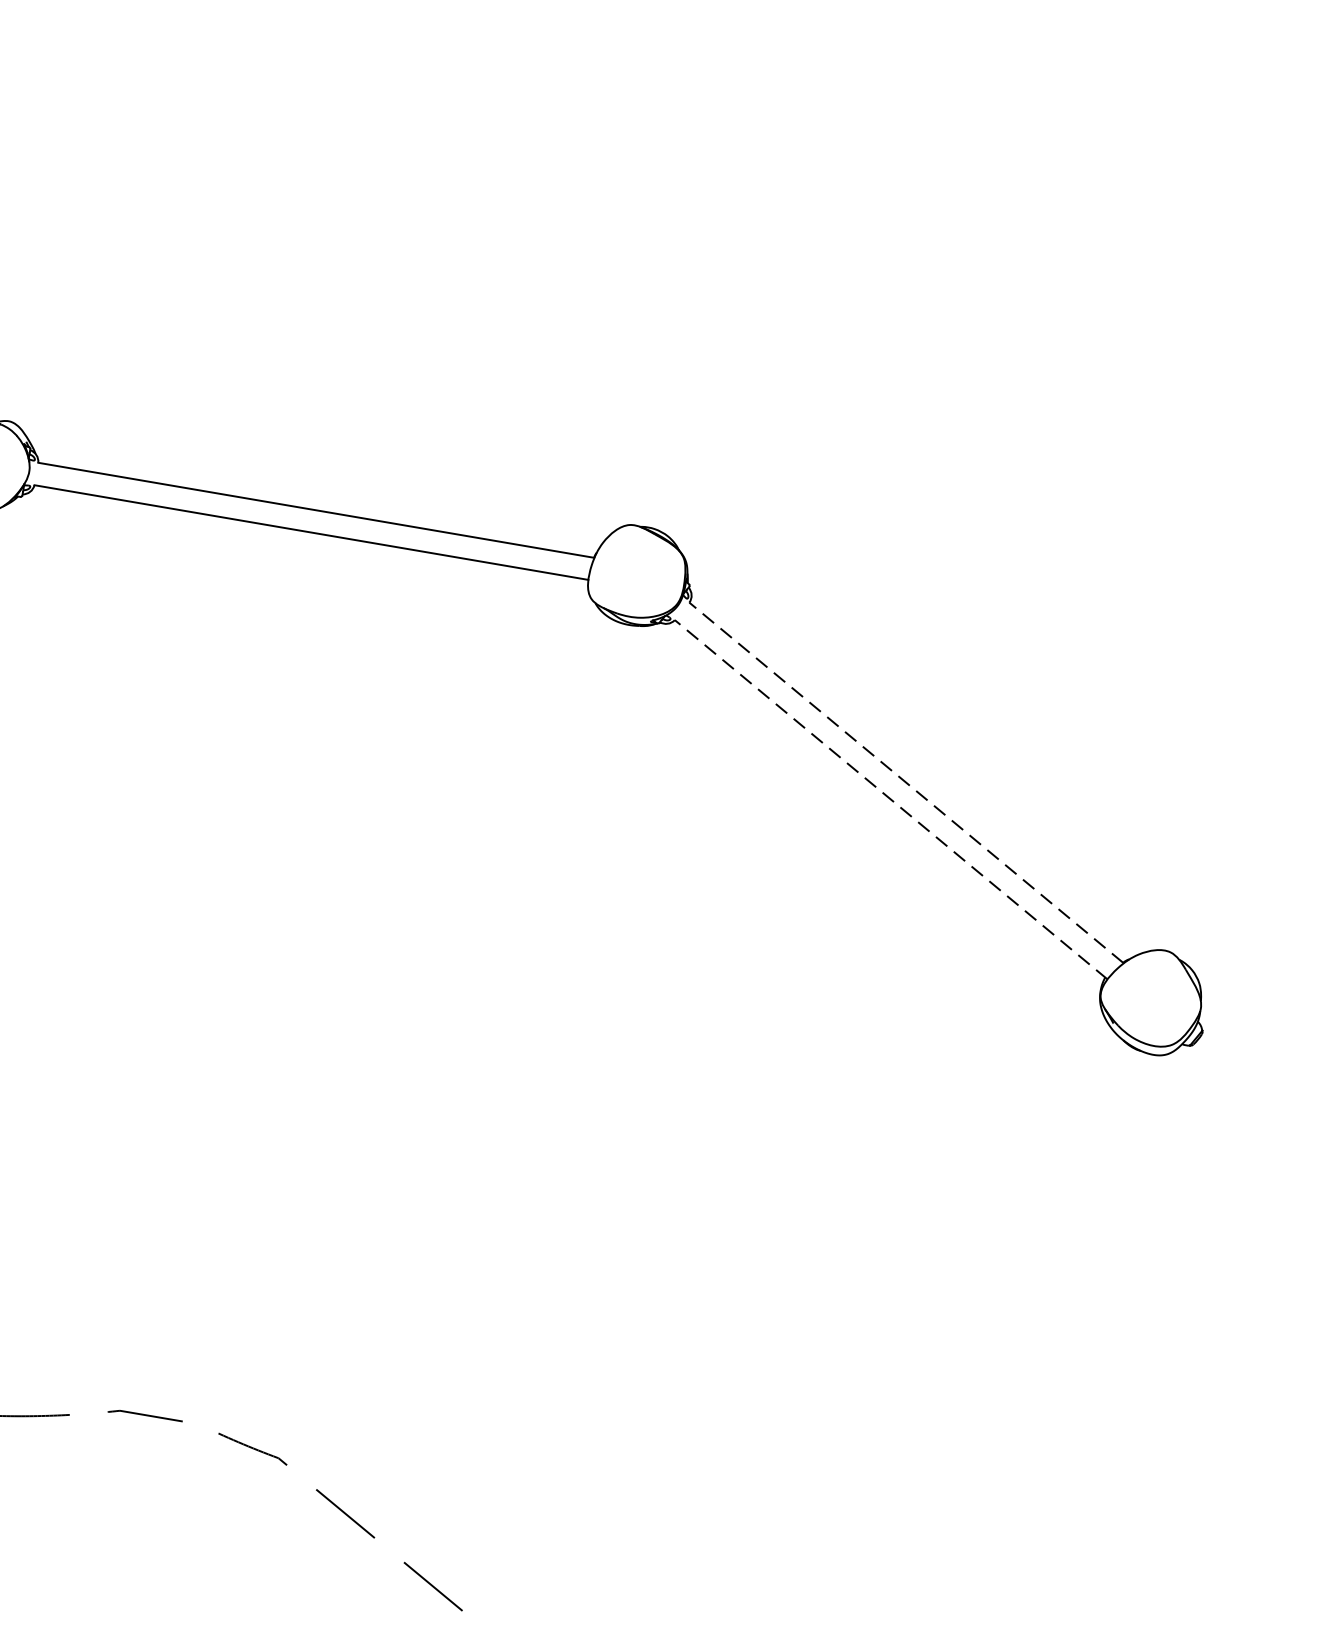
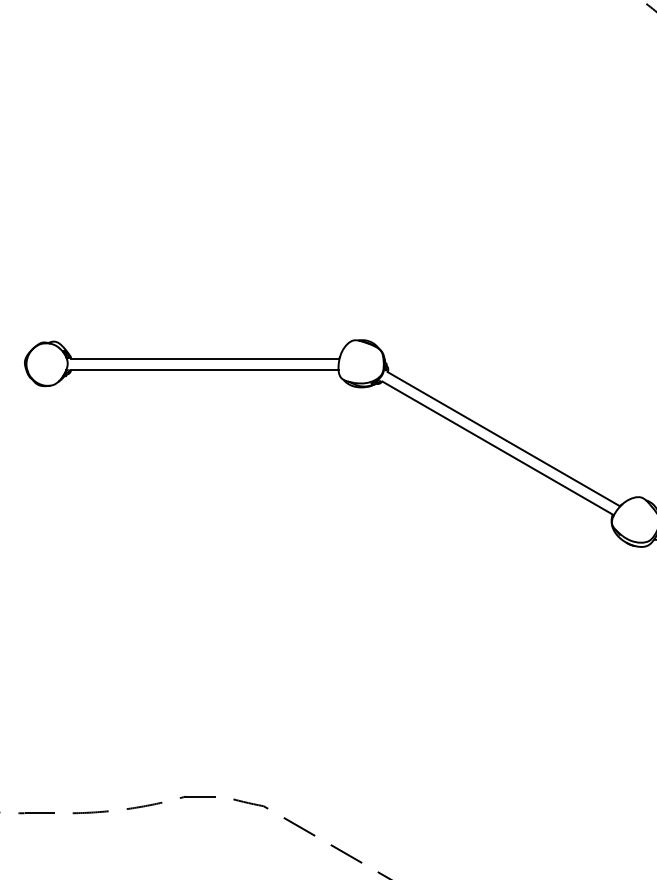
line: (905, 781) -> (503, 438), dashed -> solid
line: (891, 800) -> (498, 448), dashed -> solid

